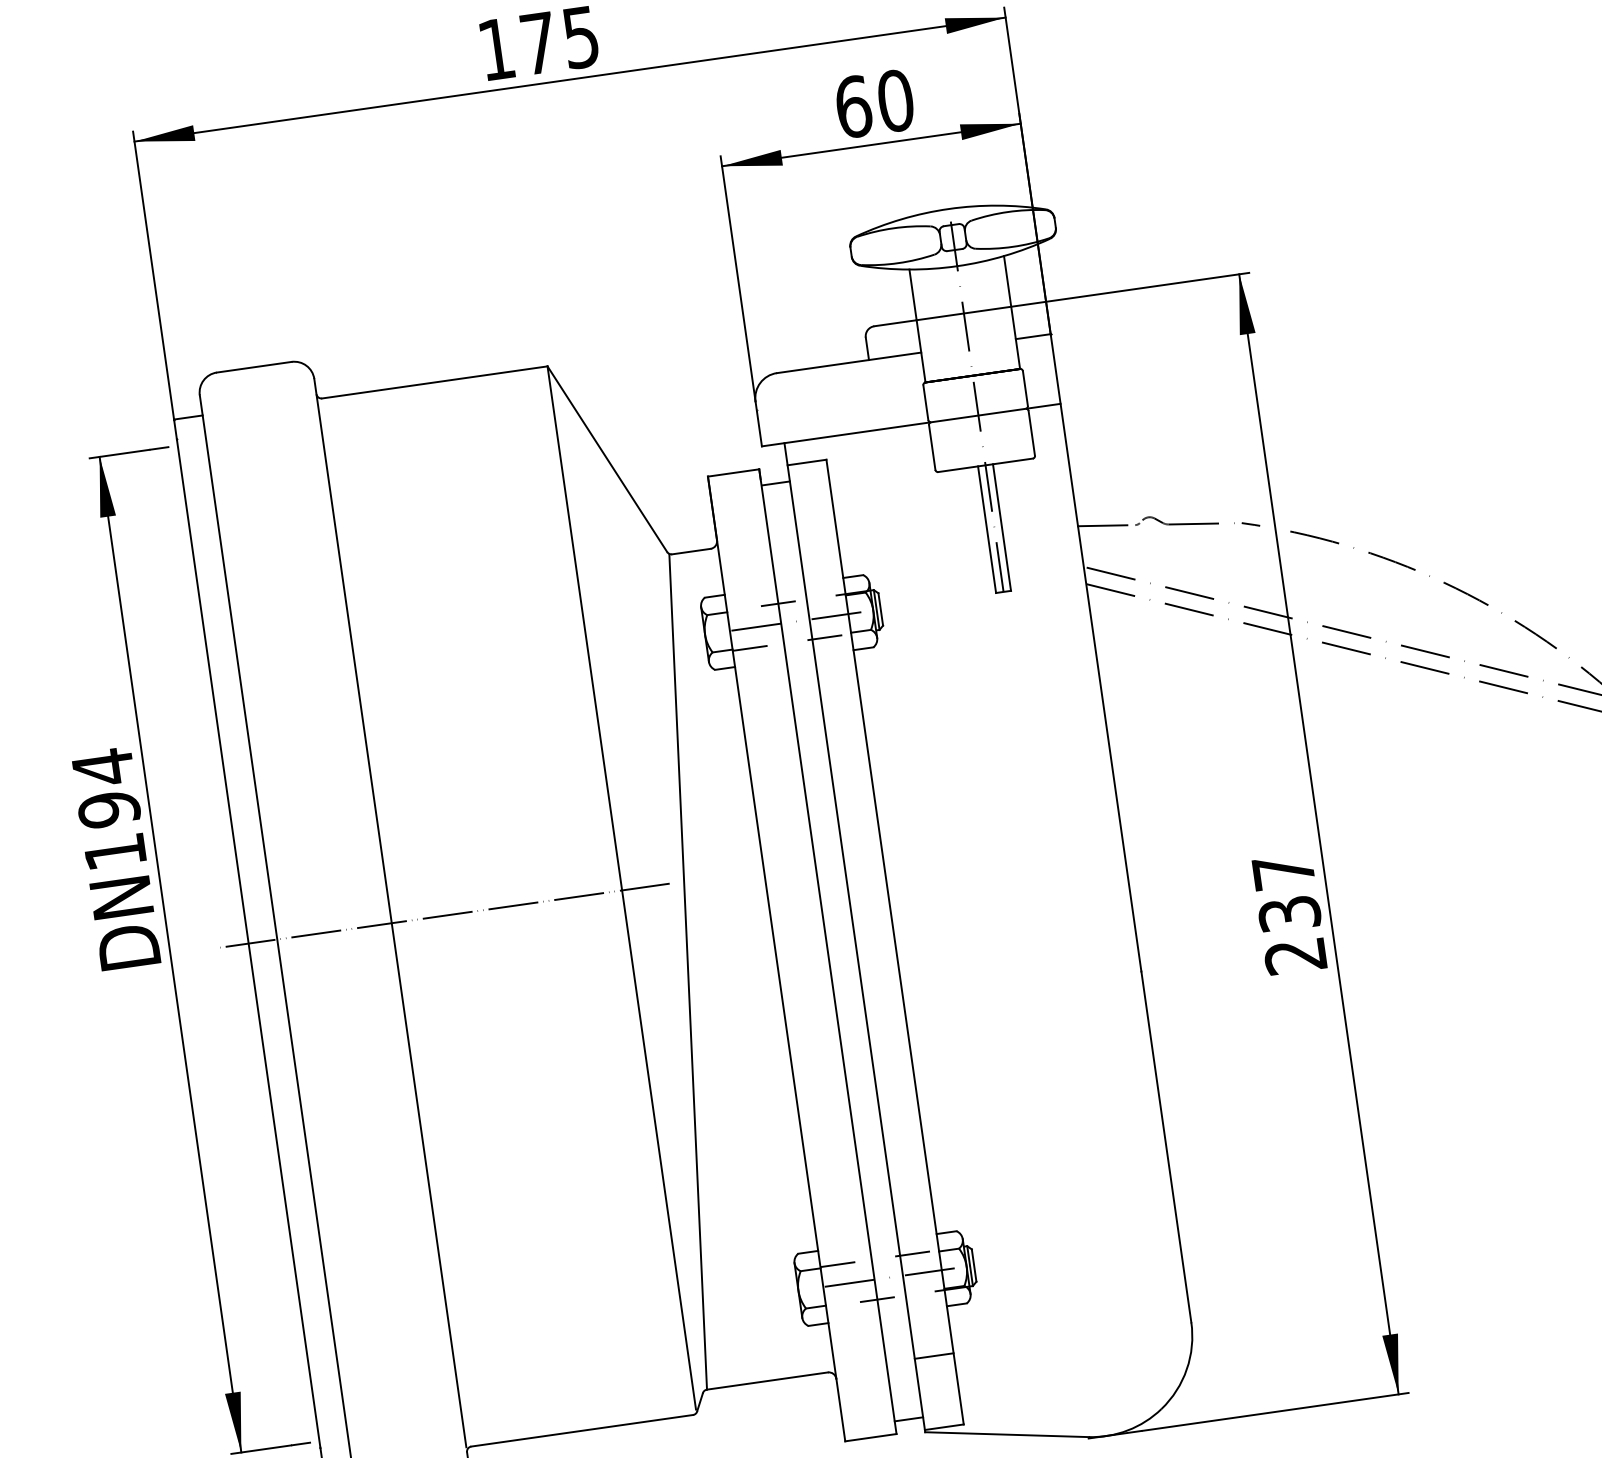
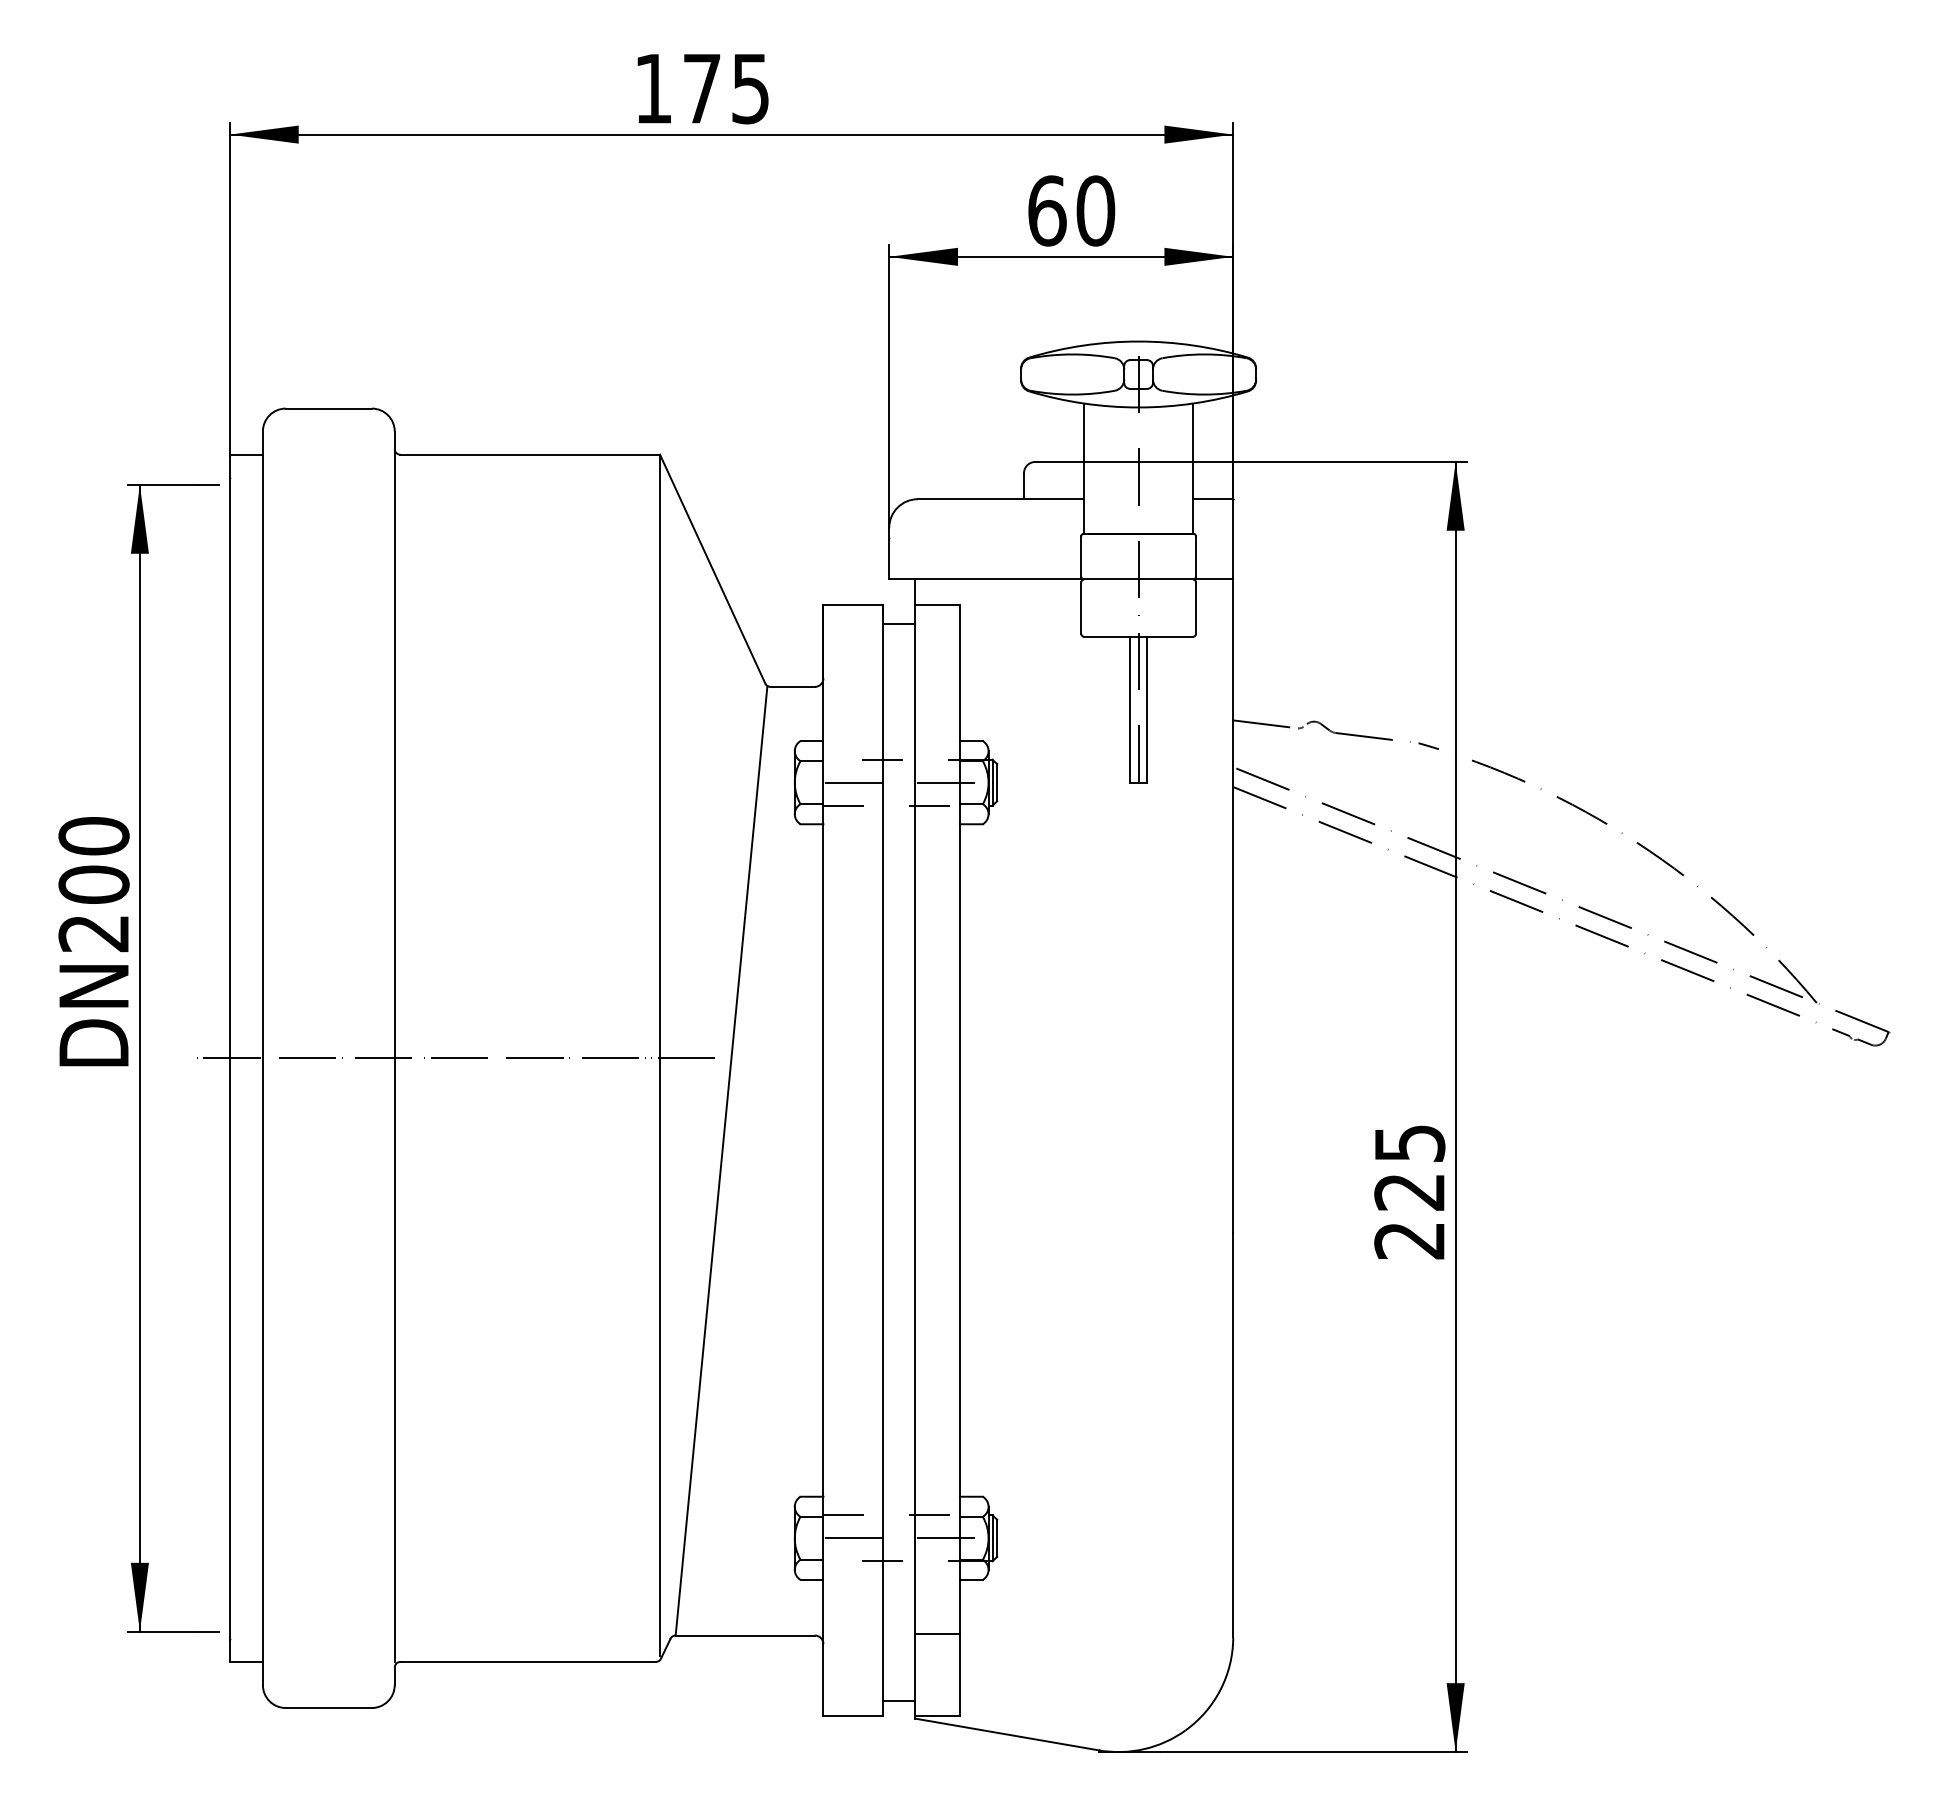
text: (108, 809) -> (93, 884), 194 -> 200
text: (1286, 892) -> (1409, 1167), 237 -> 225

